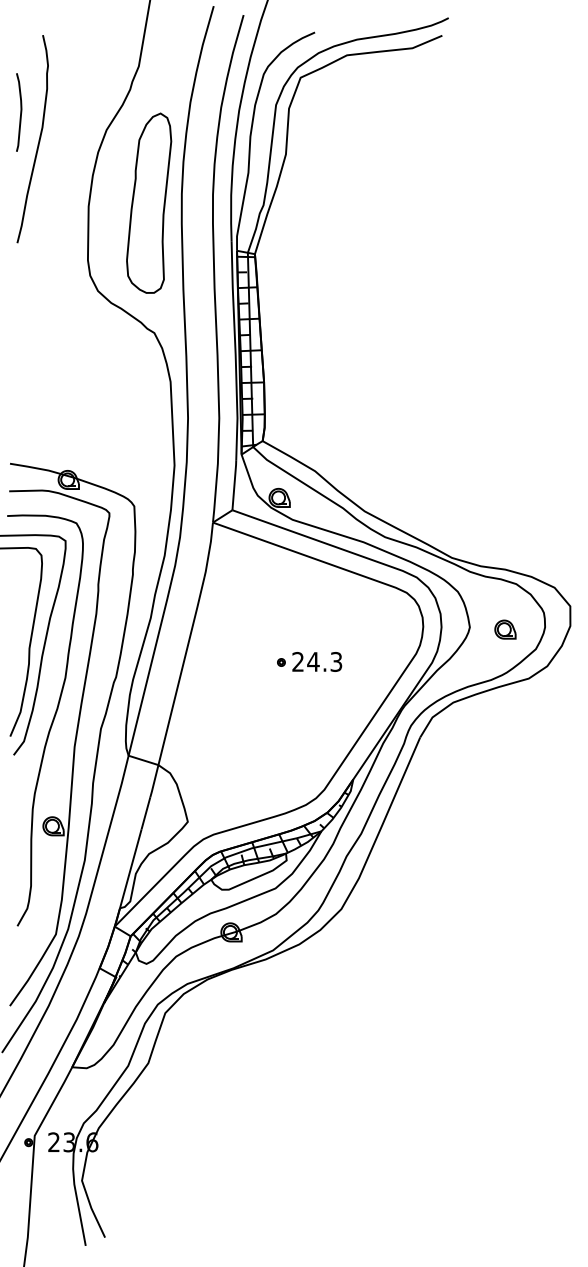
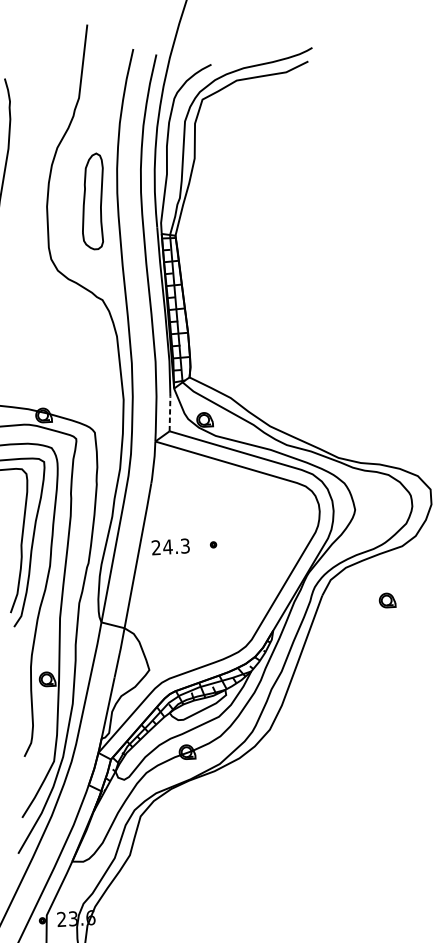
part: (149, 202) -> (93, 201), size x0.7
line: (234, 484) -> (170, 411), solid -> dashed
part: (505, 629) -> (387, 600), moved
text: (317, 661) -> (170, 546), moved

